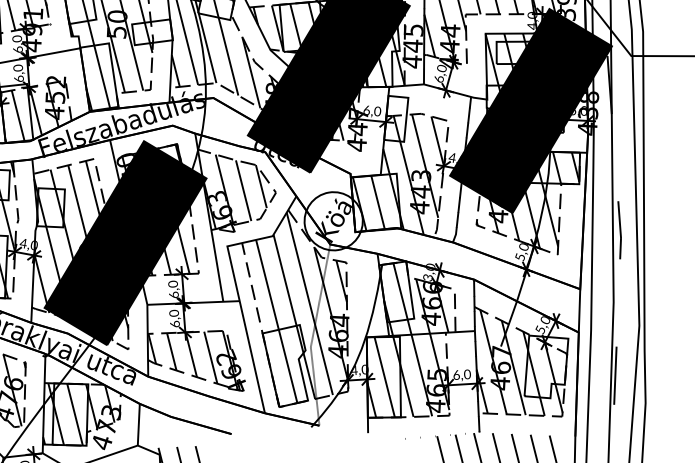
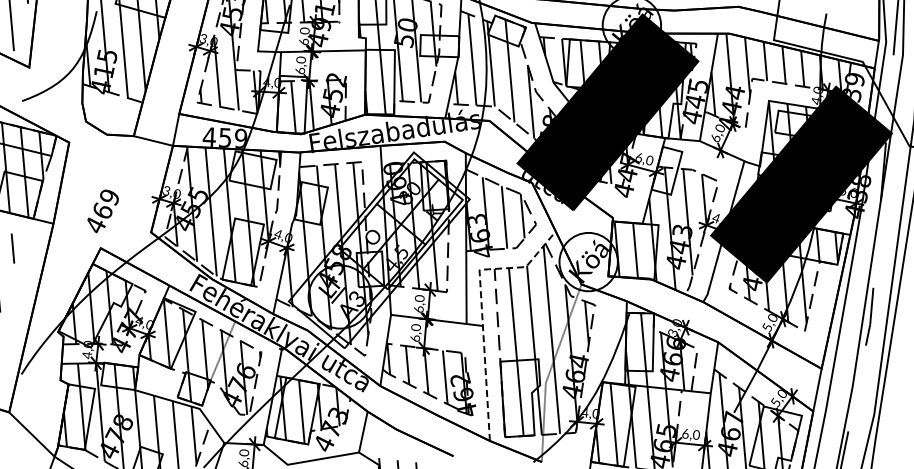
fill: (124, 243) -> (378, 250), removed
line: (235, 283) -> (481, 307), solid -> dashed

